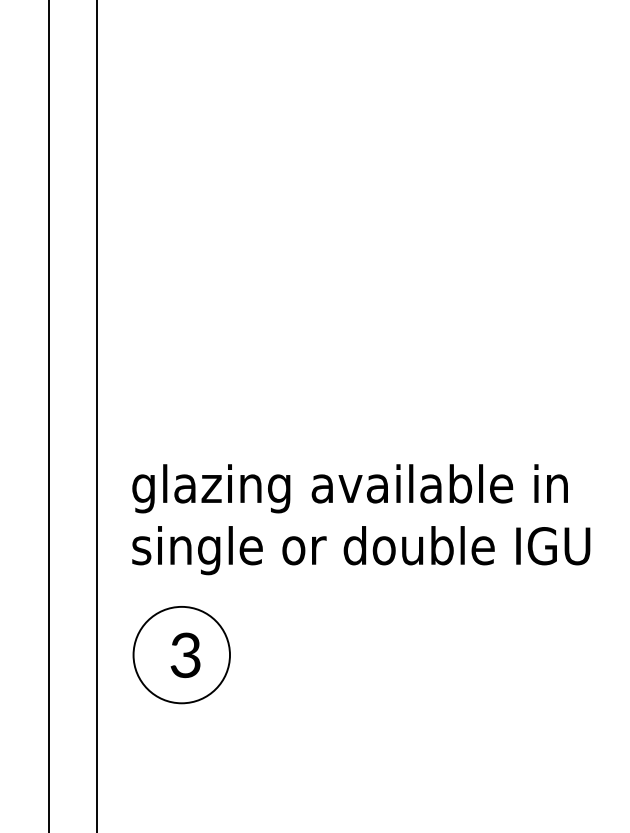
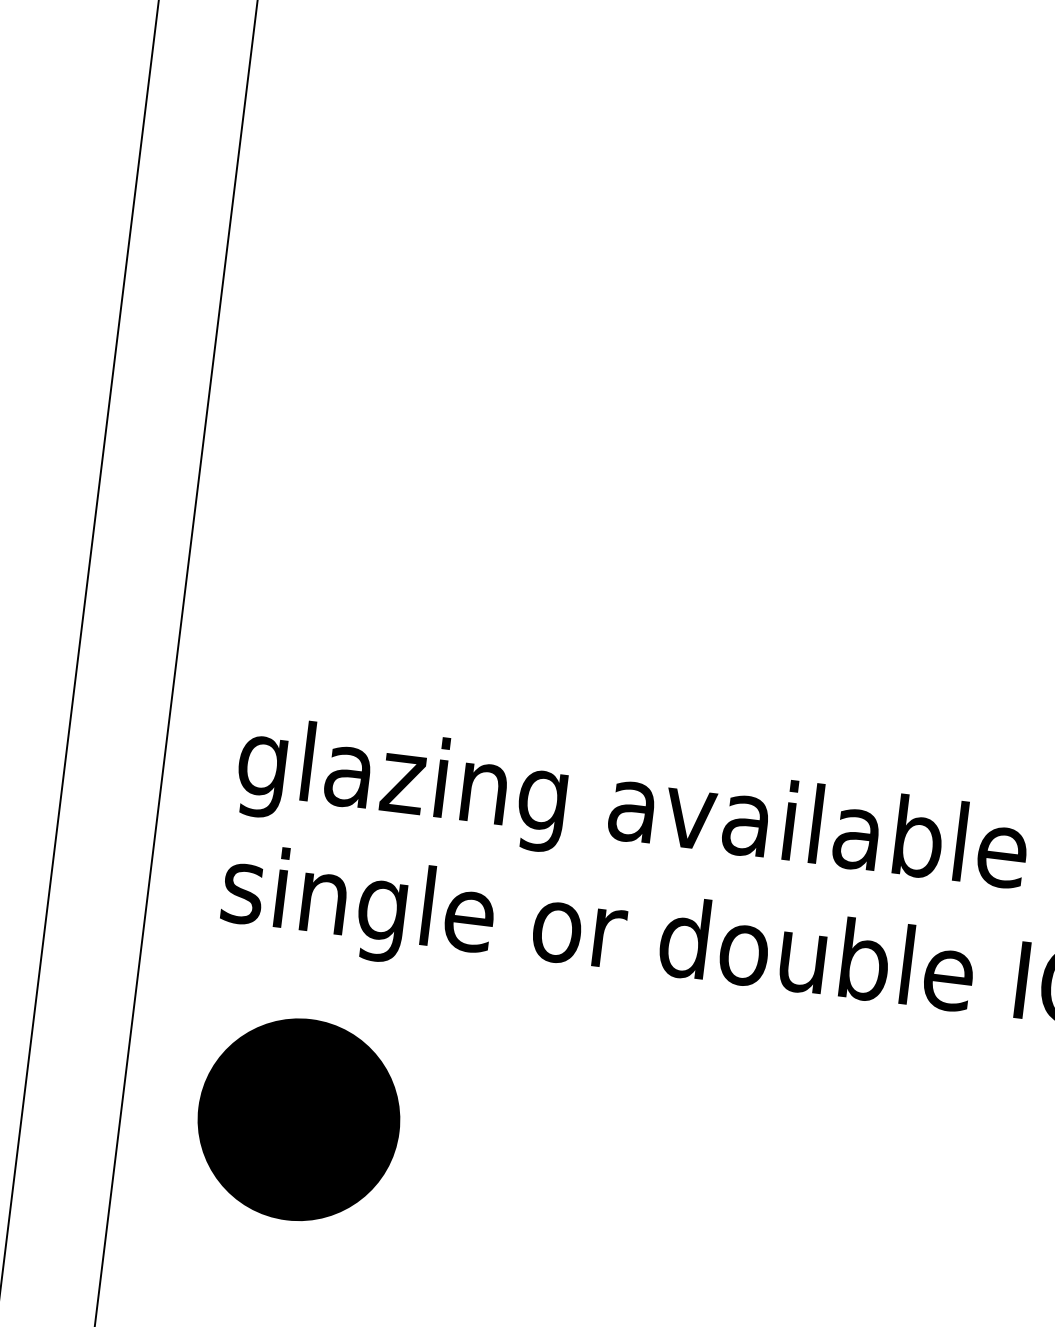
fill: (181, 654) -> (298, 1118), added

